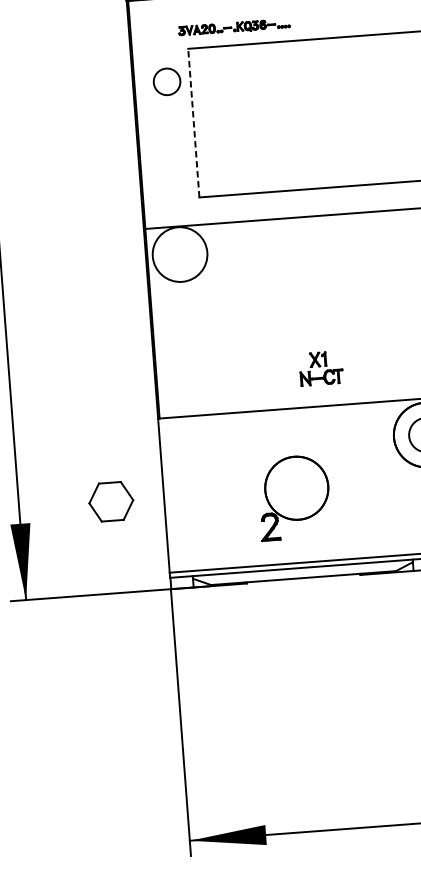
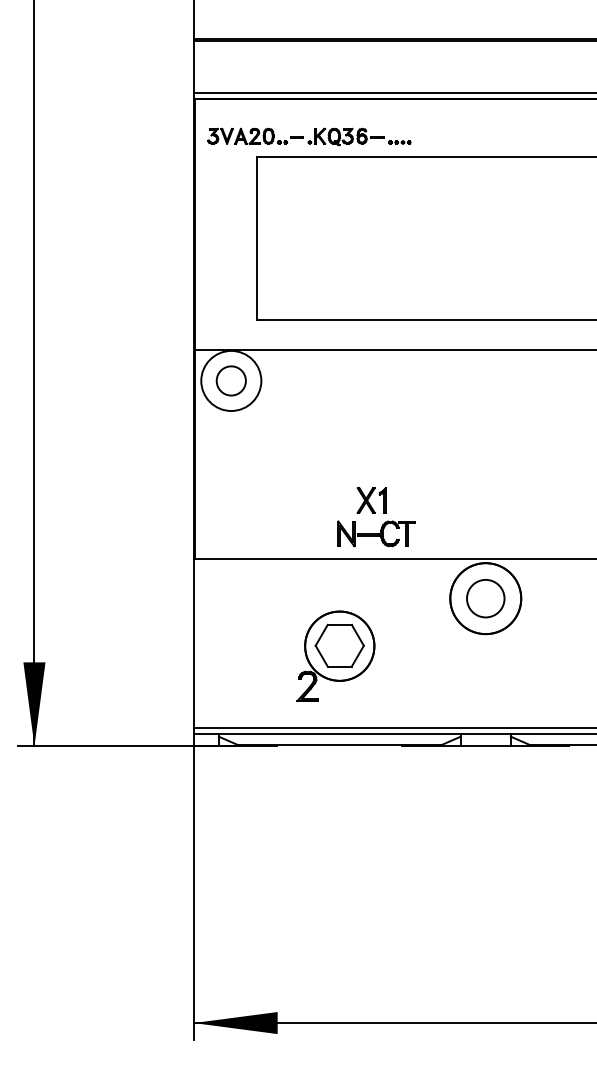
part: (234, 27) -> (309, 136), size x1.67
circle: (166, 81) -> (230, 380), moved
line: (194, 123) -> (257, 238), dashed -> solid
part: (321, 368) -> (376, 517), size x1.67
part: (111, 501) -> (339, 645), moved

